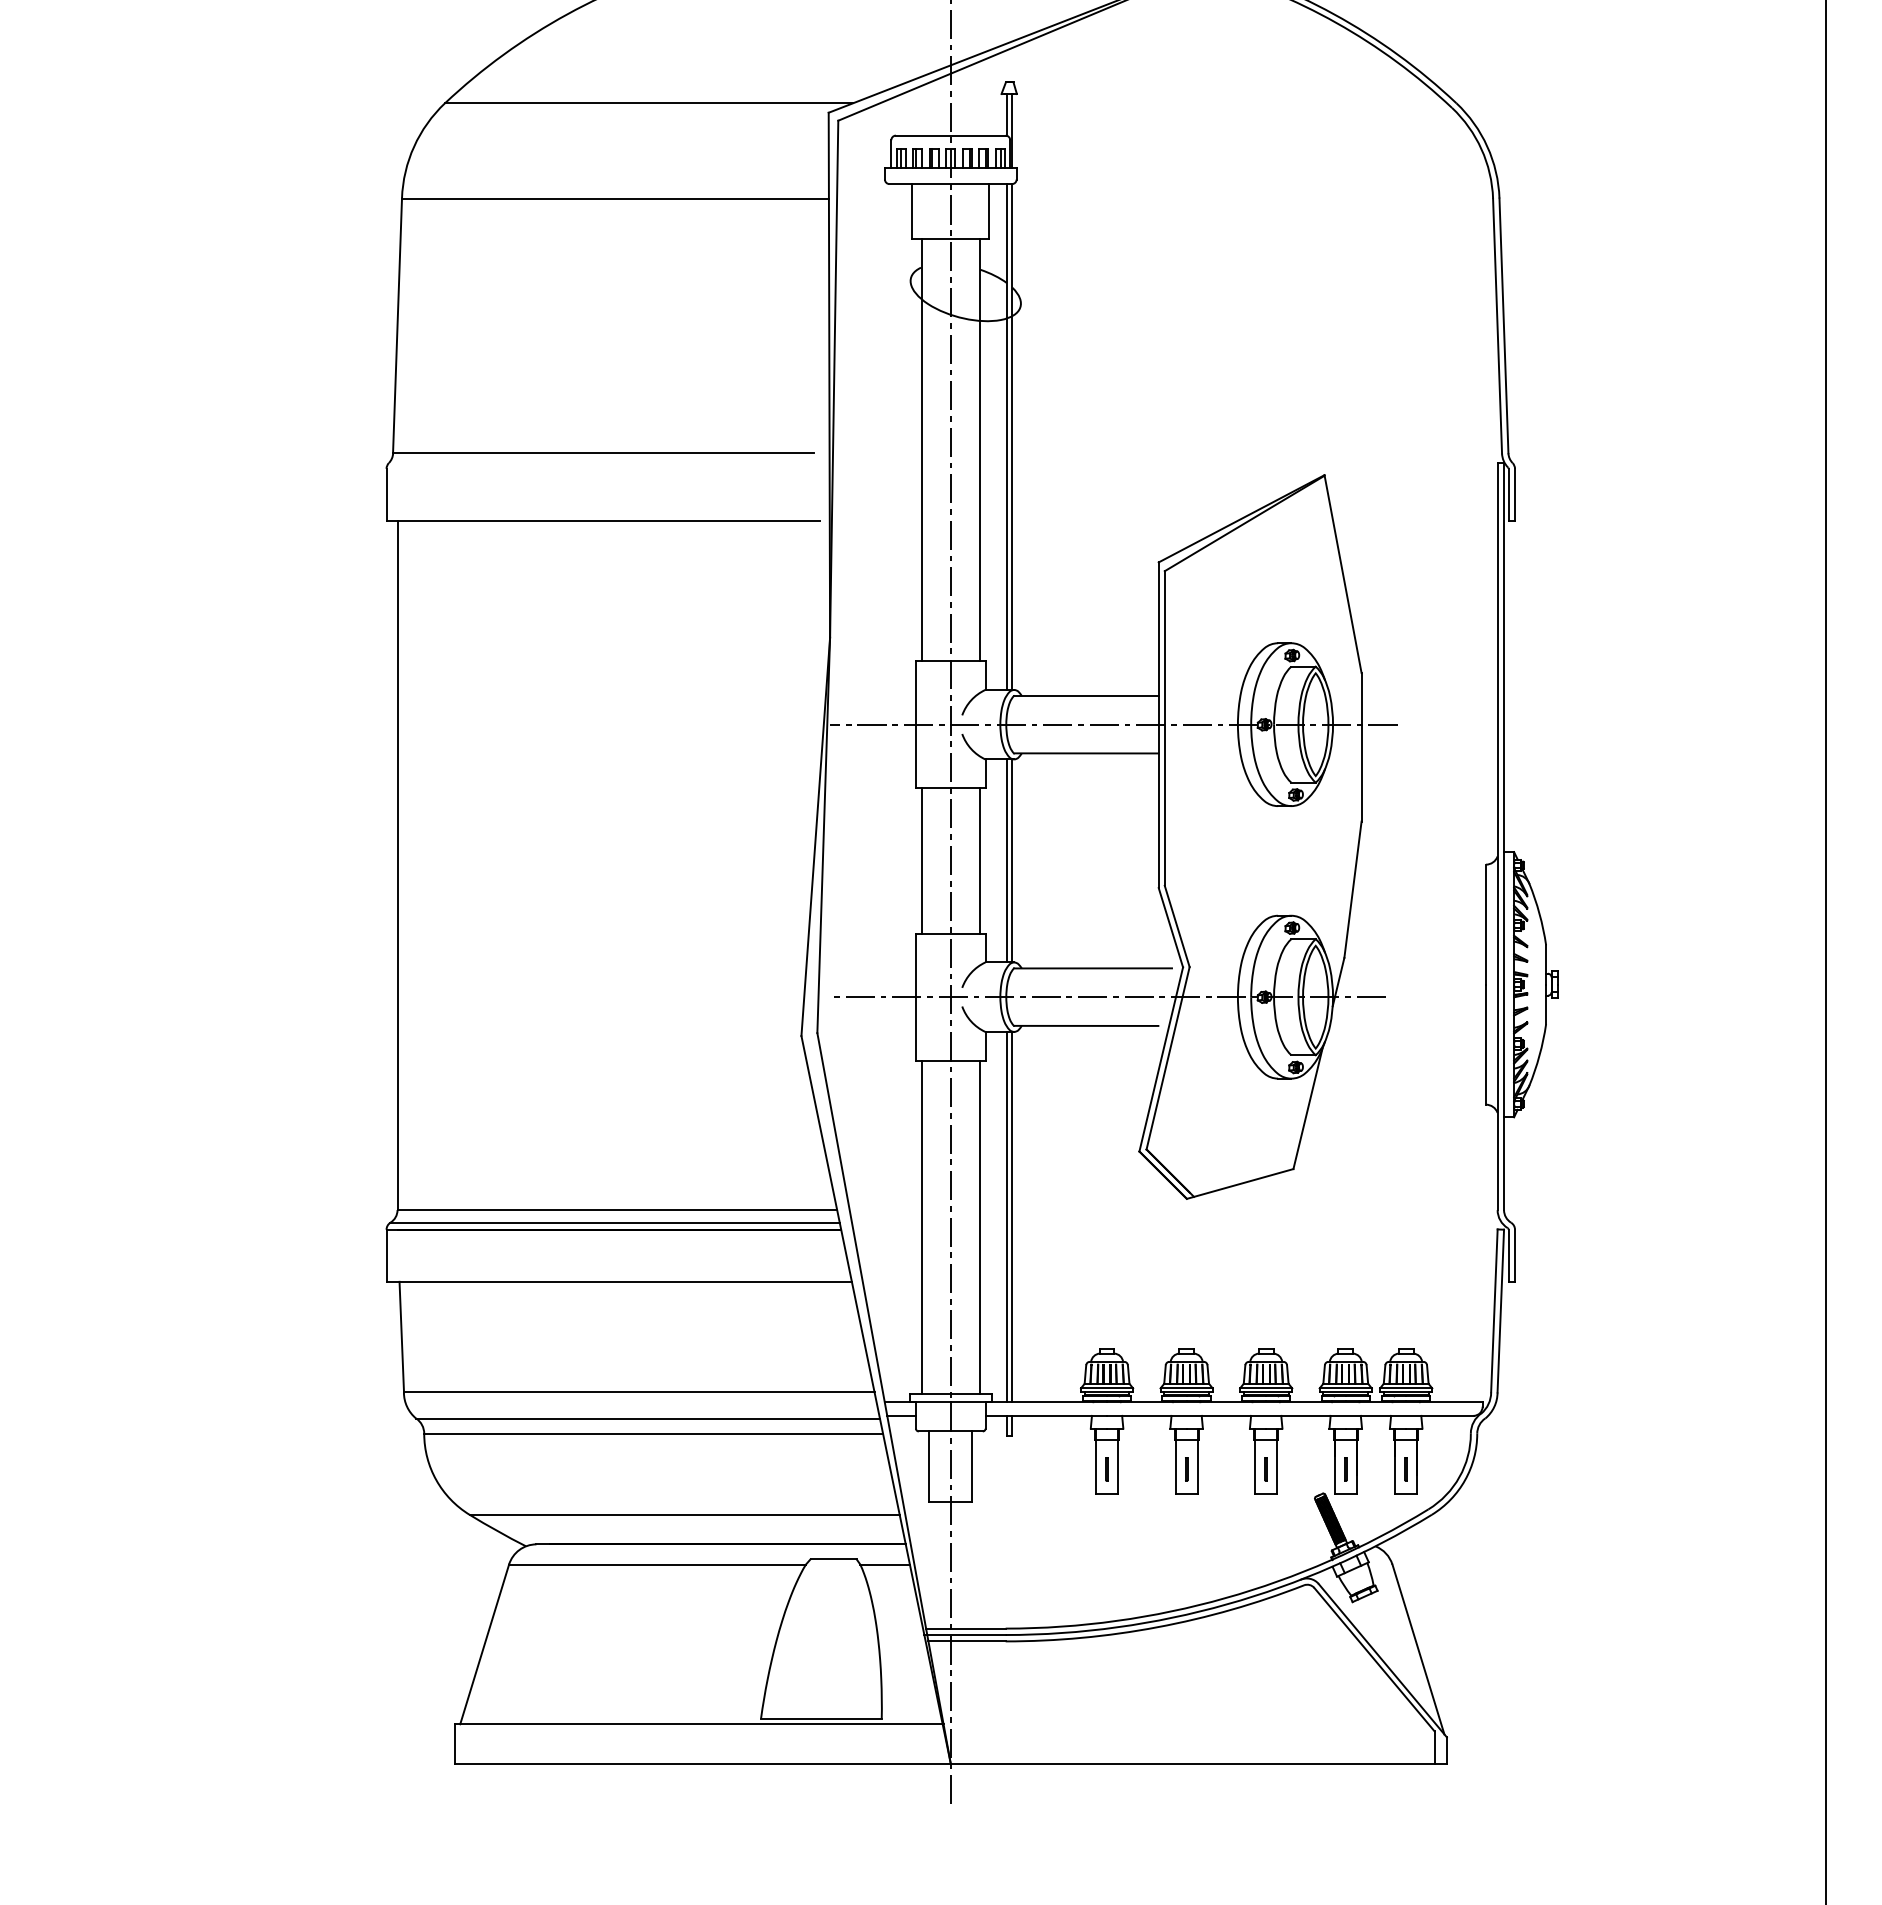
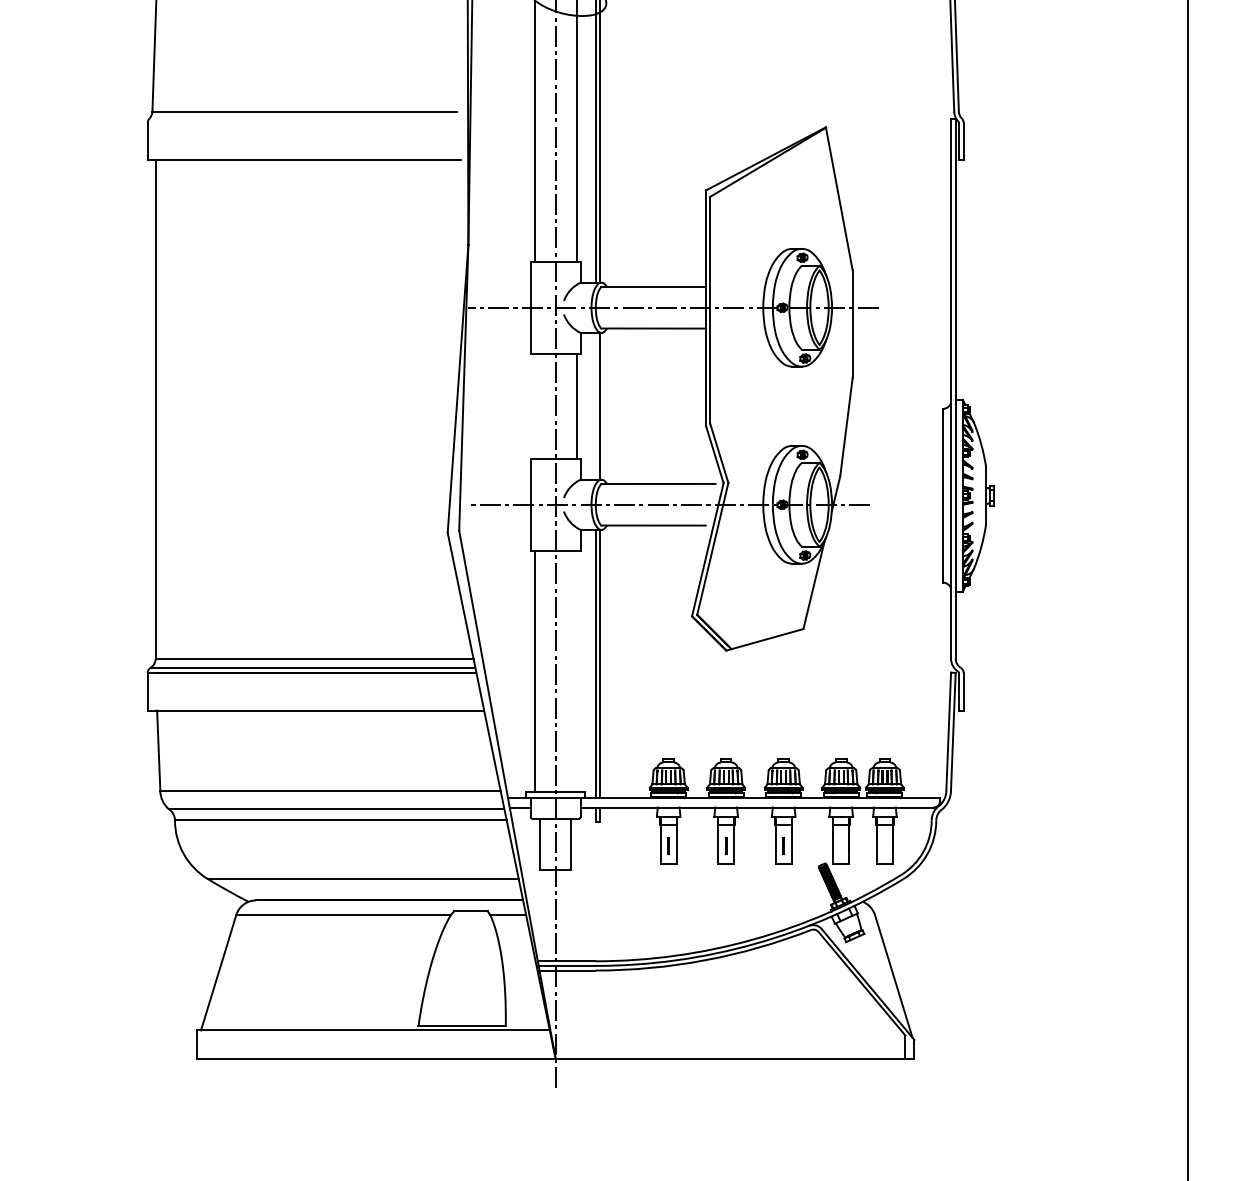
line: (921, 860) -> (534, 405), removed
line: (1006, 860) -> (595, 405), removed
line: (979, 1226) -> (576, 670), removed
line: (1345, 1469) -> (841, 846), removed
line: (1405, 1469) -> (884, 846), removed

